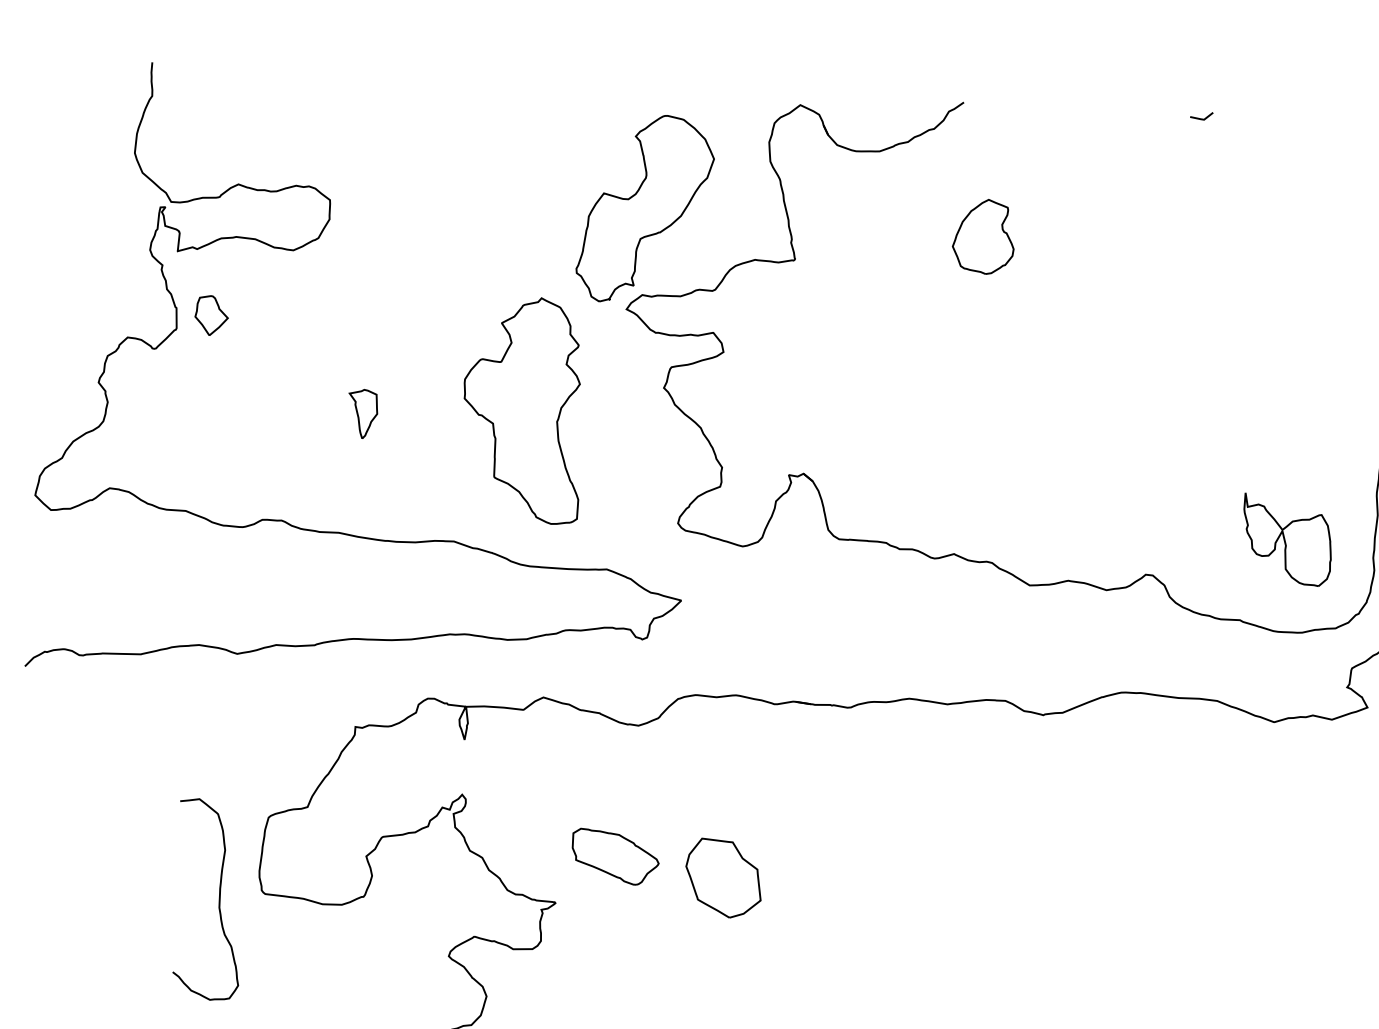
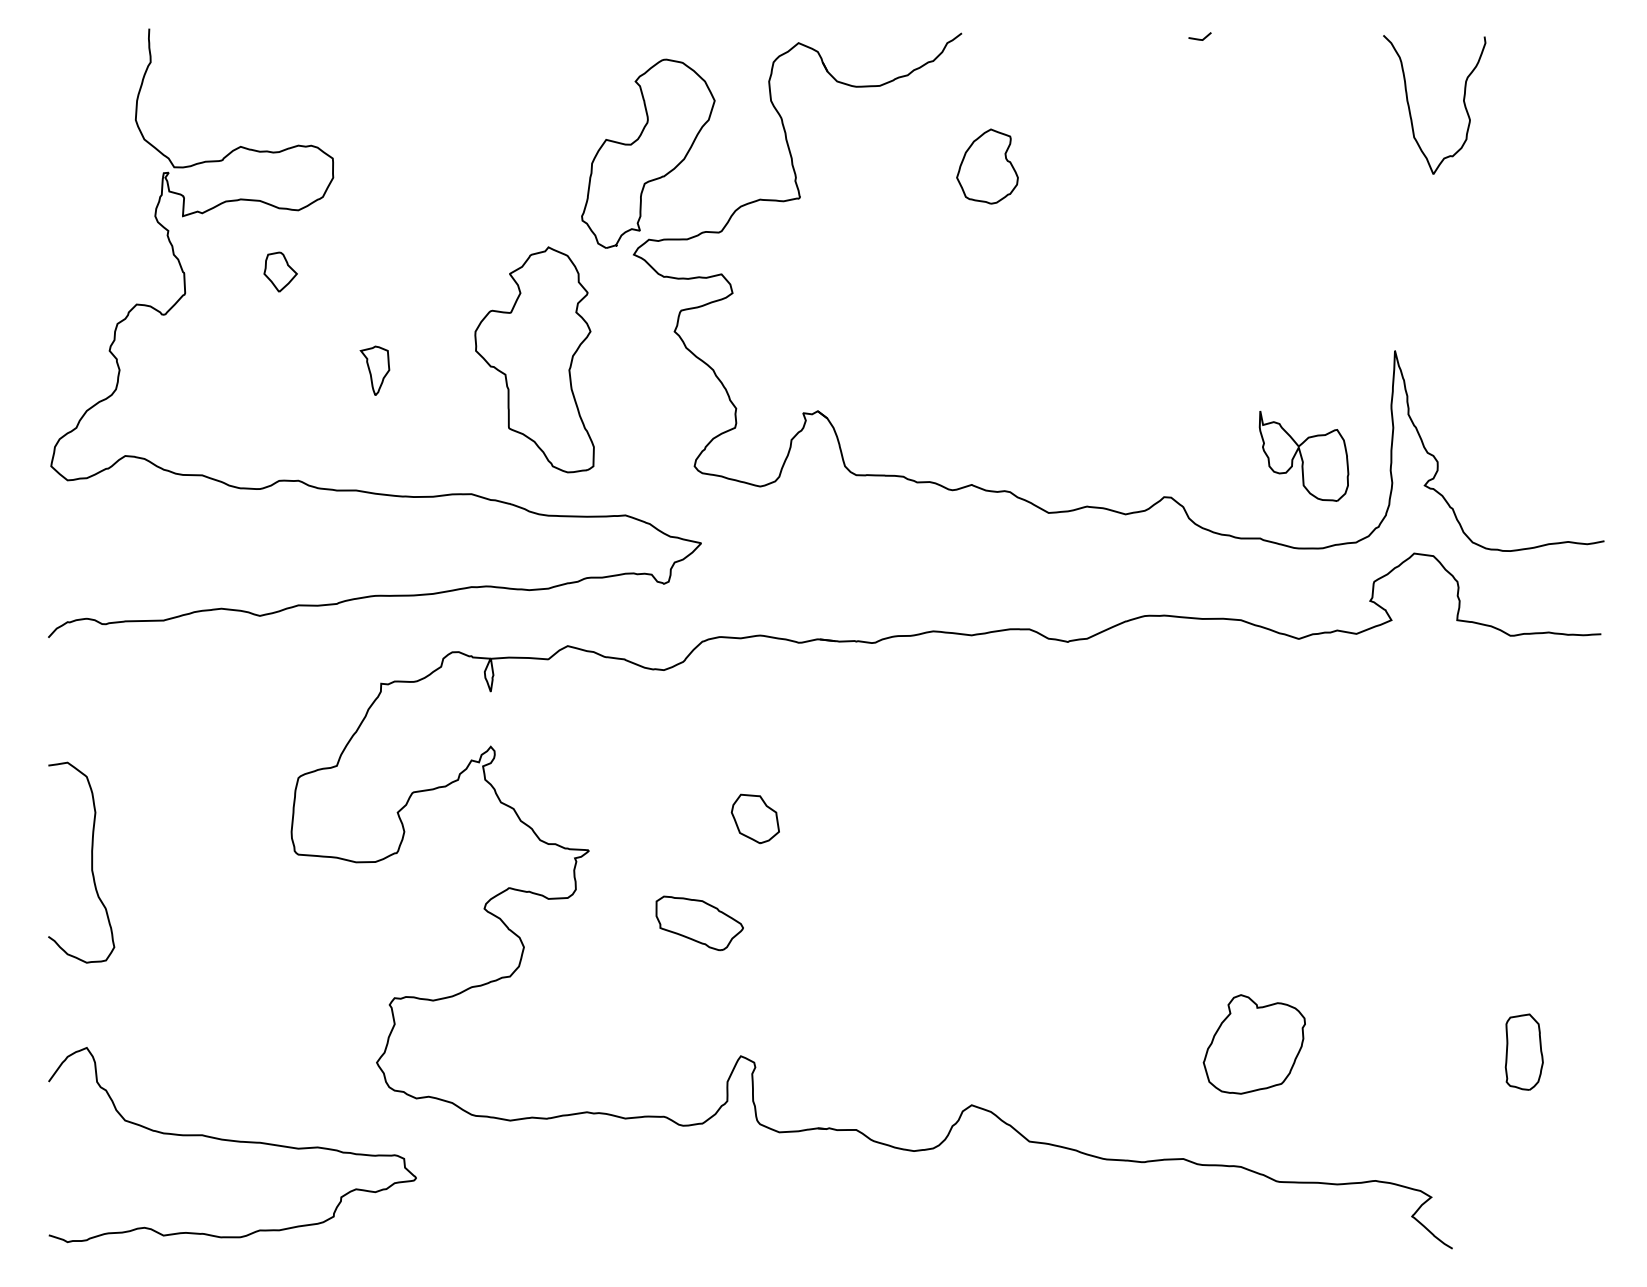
part: (211, 315) -> (280, 271), moved
part: (615, 857) -> (699, 923), moved
part: (722, 877) -> (754, 818), size x0.62
curve: (219, 899) -> (91, 862), moved

